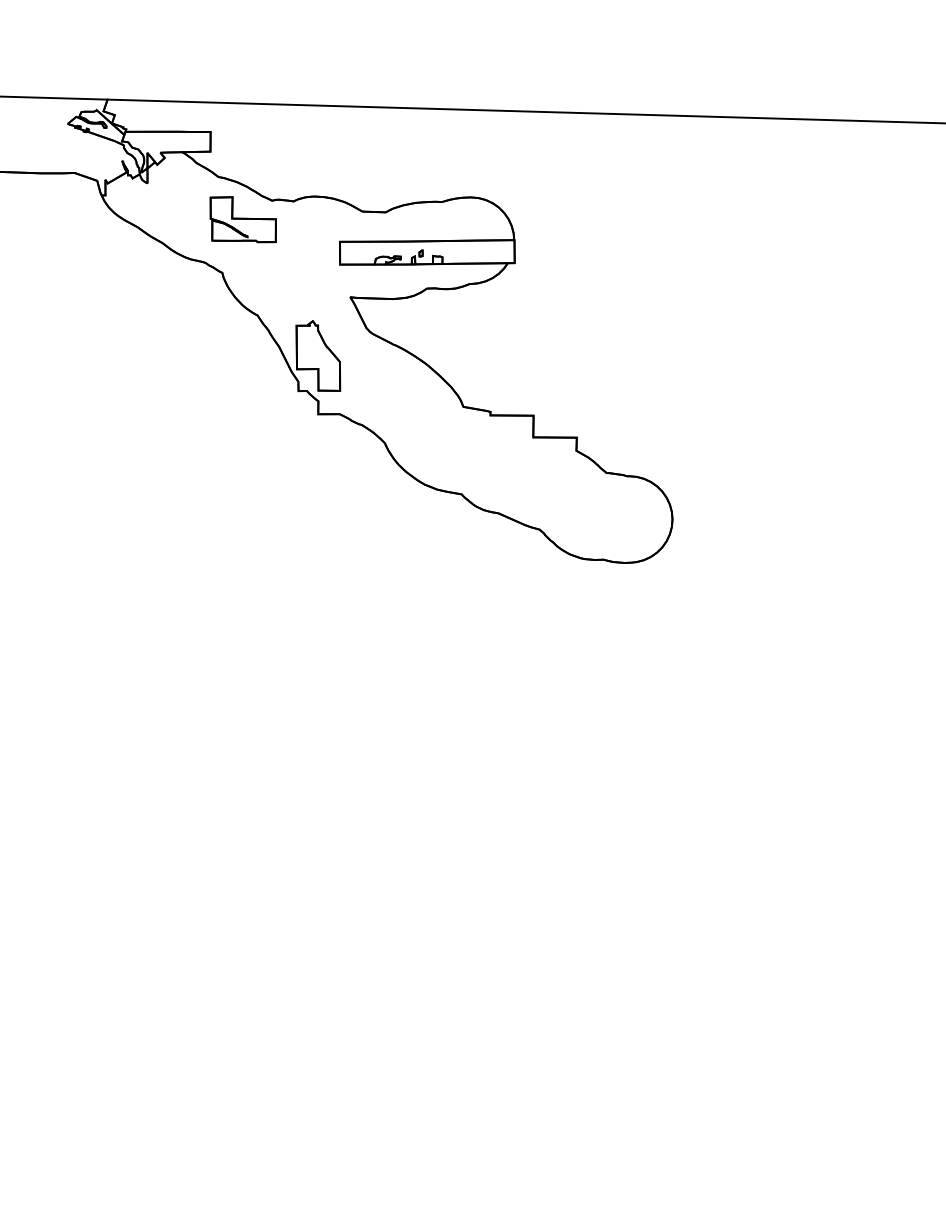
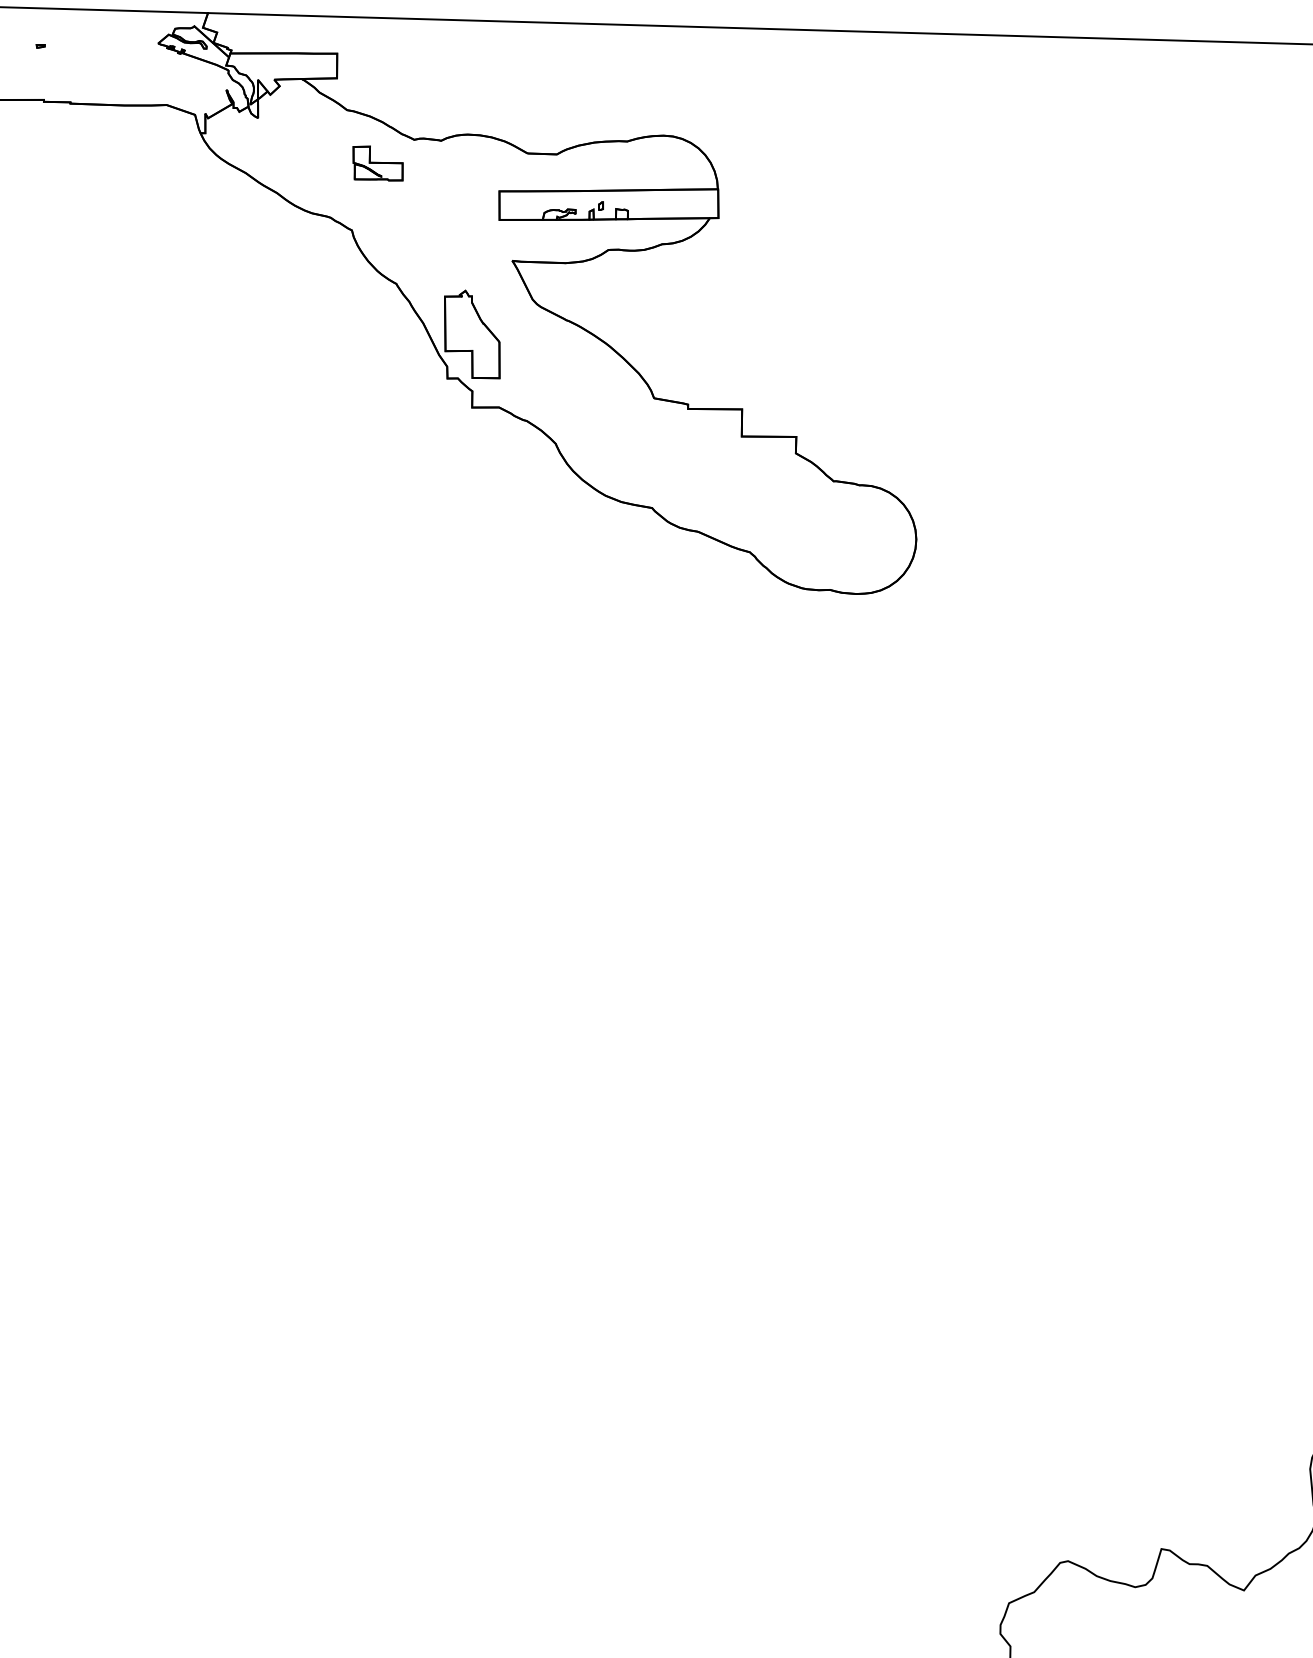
part: (242, 219) -> (377, 163), size x0.6

